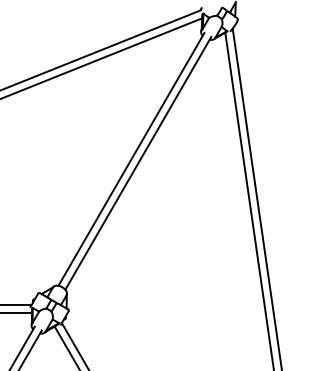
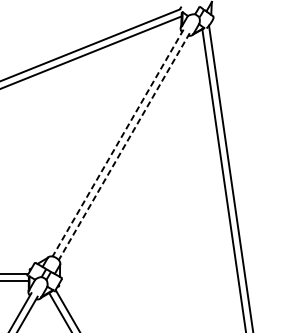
line: (131, 159) -> (118, 143), solid -> dashed
line: (138, 163) -> (124, 146), solid -> dashed

